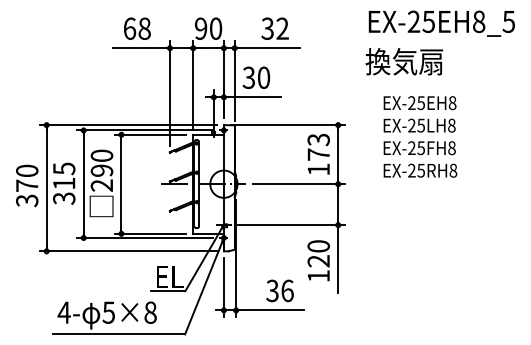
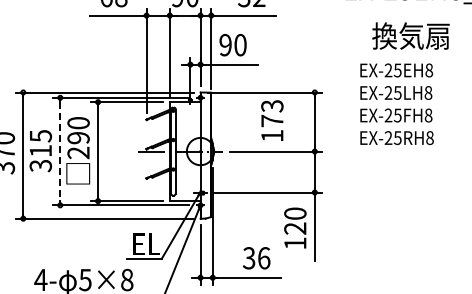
text: (404, 61) -> (411, 35), moved
text: (248, 77) -> (225, 44), 30 -> 90
text: (318, 153) -> (272, 119), moved
line: (83, 184) -> (60, 151), solid -> dashed

